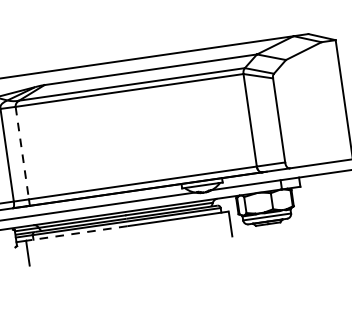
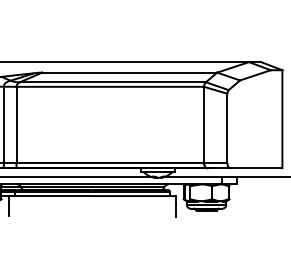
line: (22, 153) -> (16, 125), dashed -> solid
line: (77, 233) -> (51, 196), dashed -> solid

